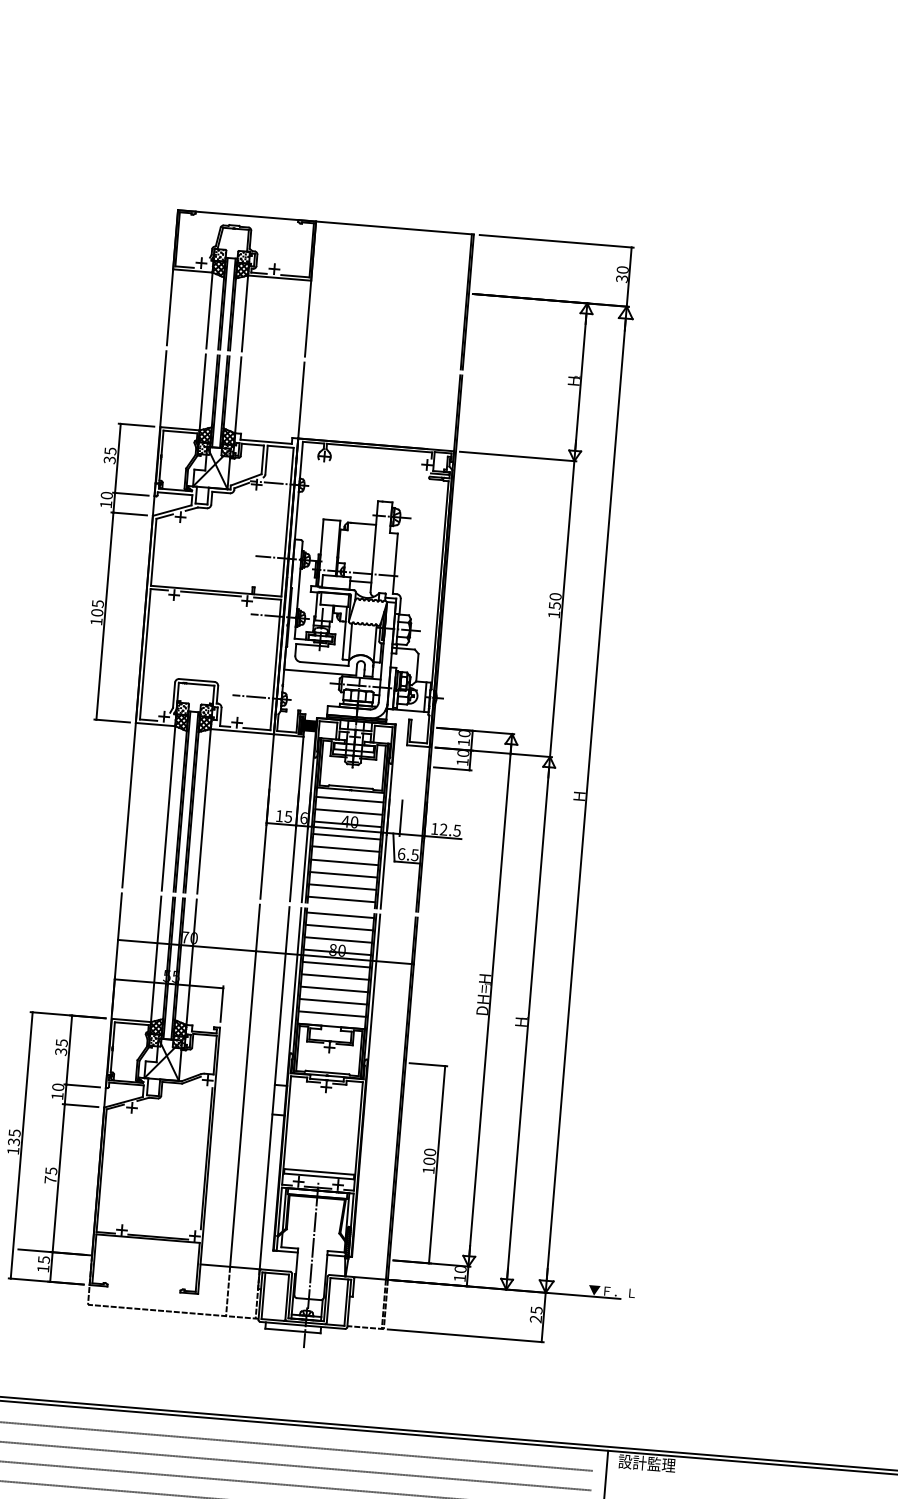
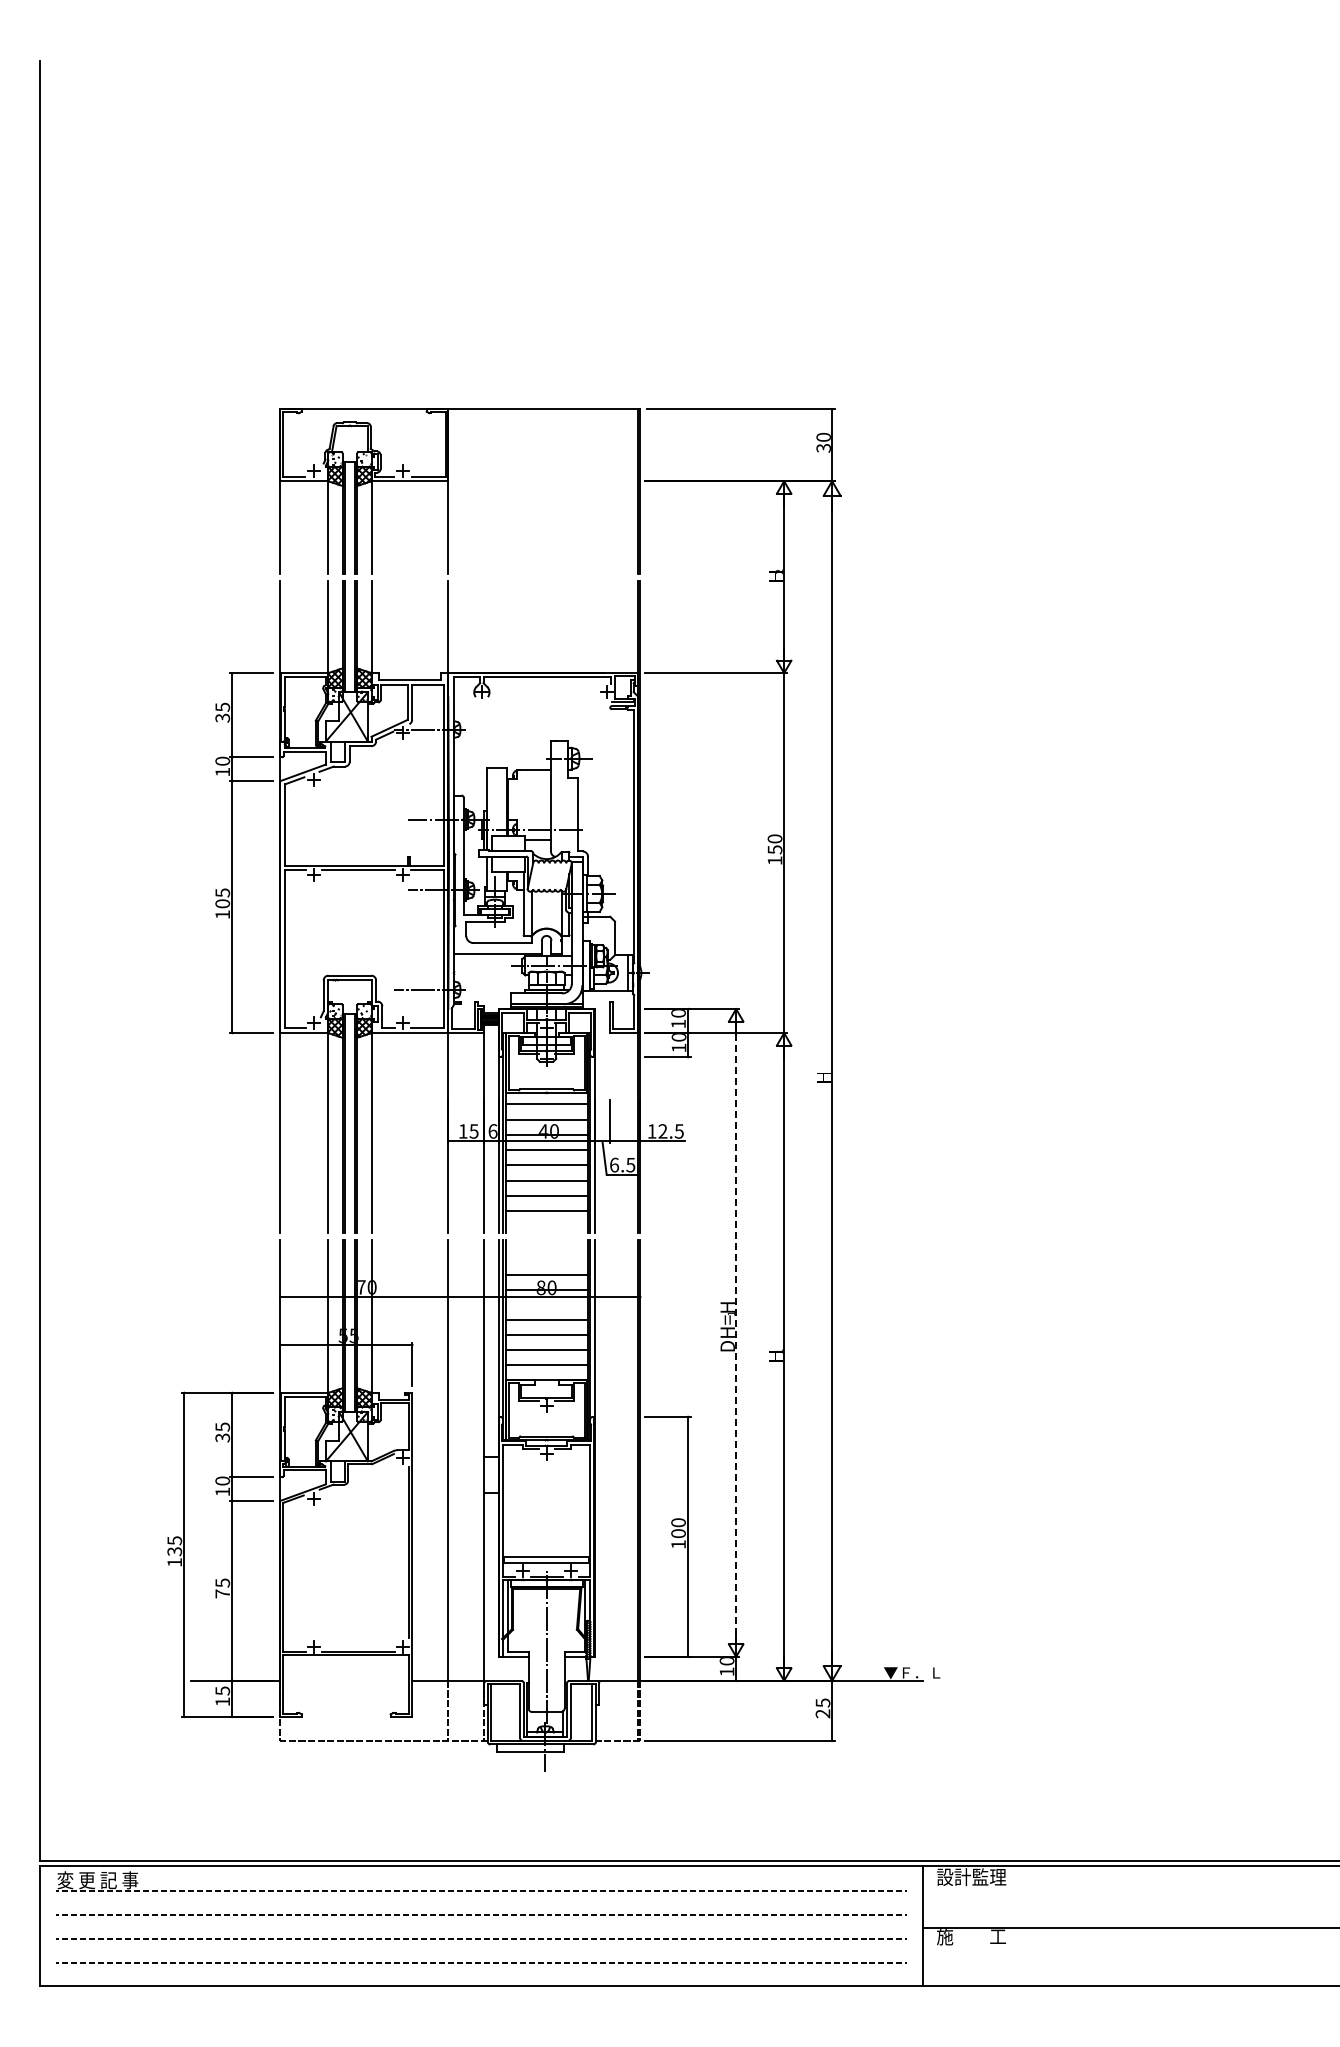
line: (341, 899) -> (546, 1225), removed
line: (340, 915) -> (546, 1245), removed
line: (339, 927) -> (546, 1260), removed
line: (336, 964) -> (546, 1305), removed
line: (490, 999) -> (736, 1332), solid -> dashed

